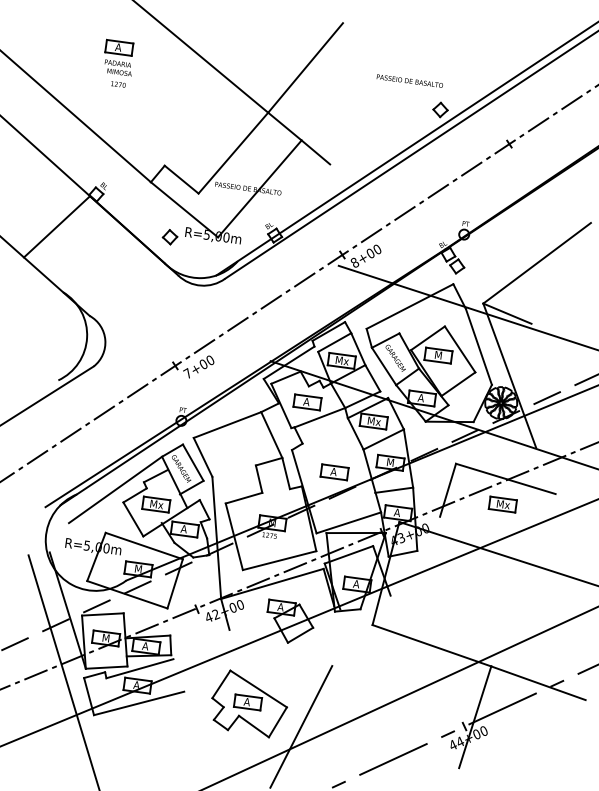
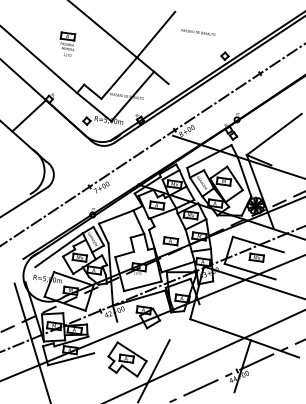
part: (118, 61) -> (67, 43), moved
text: (410, 81) -> (198, 32), moved
line: (488, 531) -> (249, 271), added

